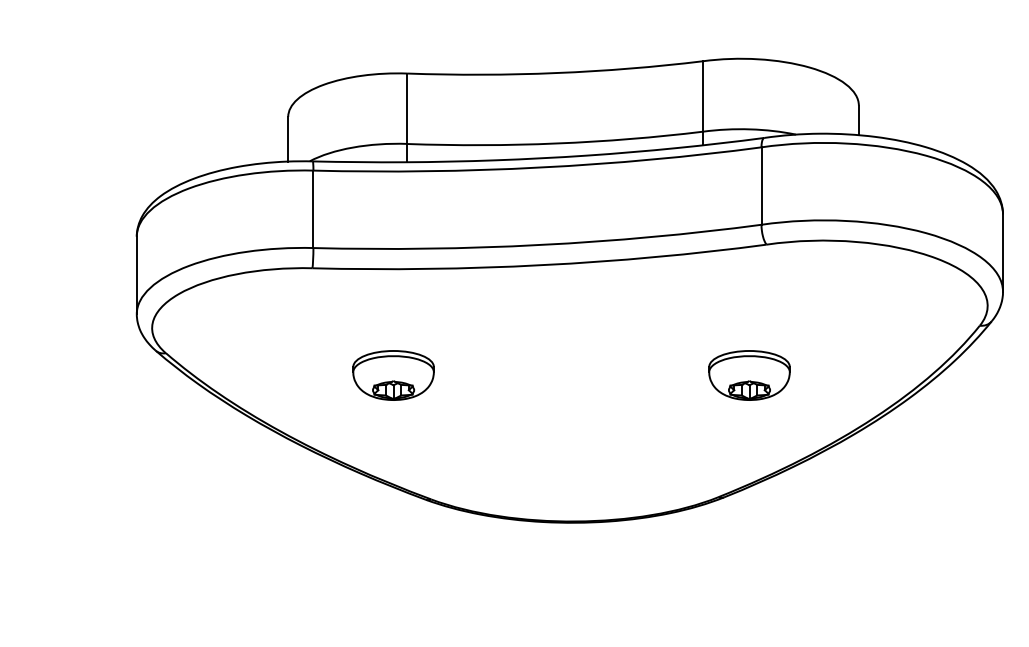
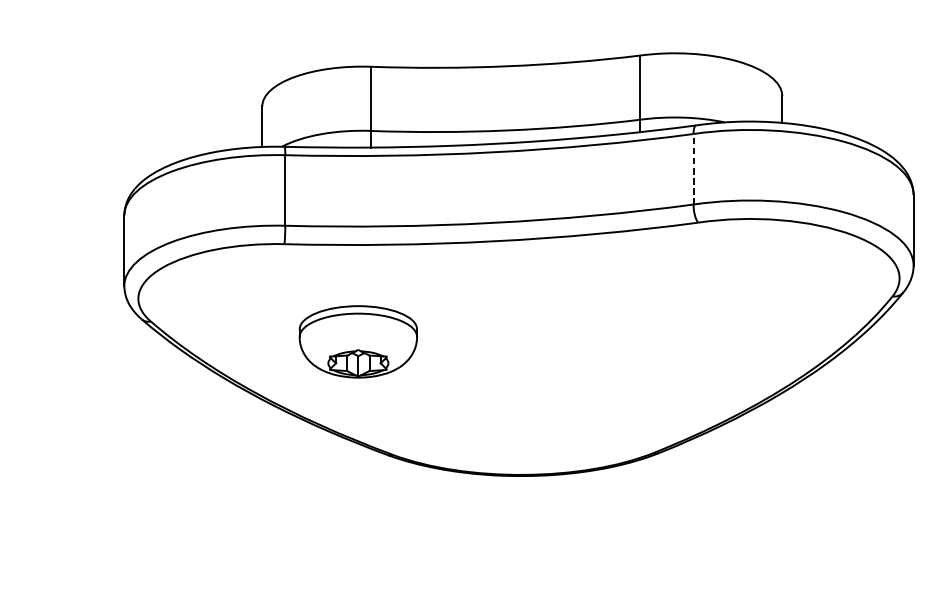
line: (761, 186) -> (693, 169), solid -> dashed
part: (393, 375) -> (358, 341), size x1.6
part: (749, 375) -> (682, 341), removed

